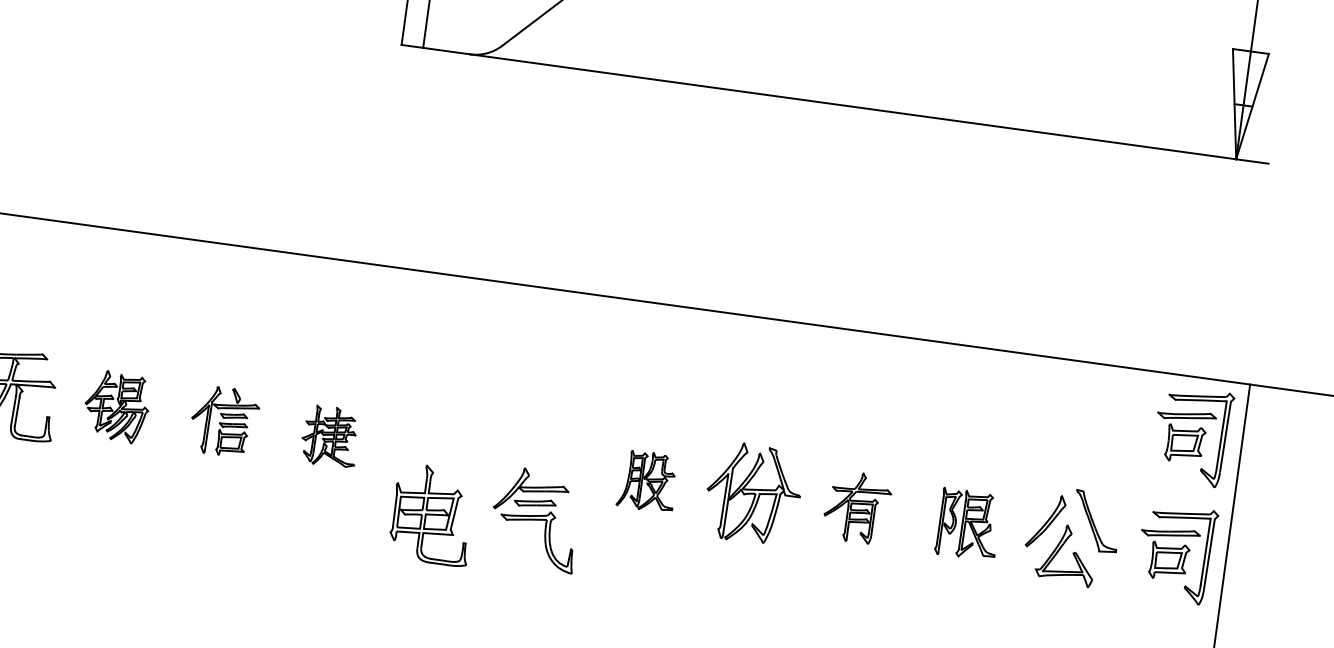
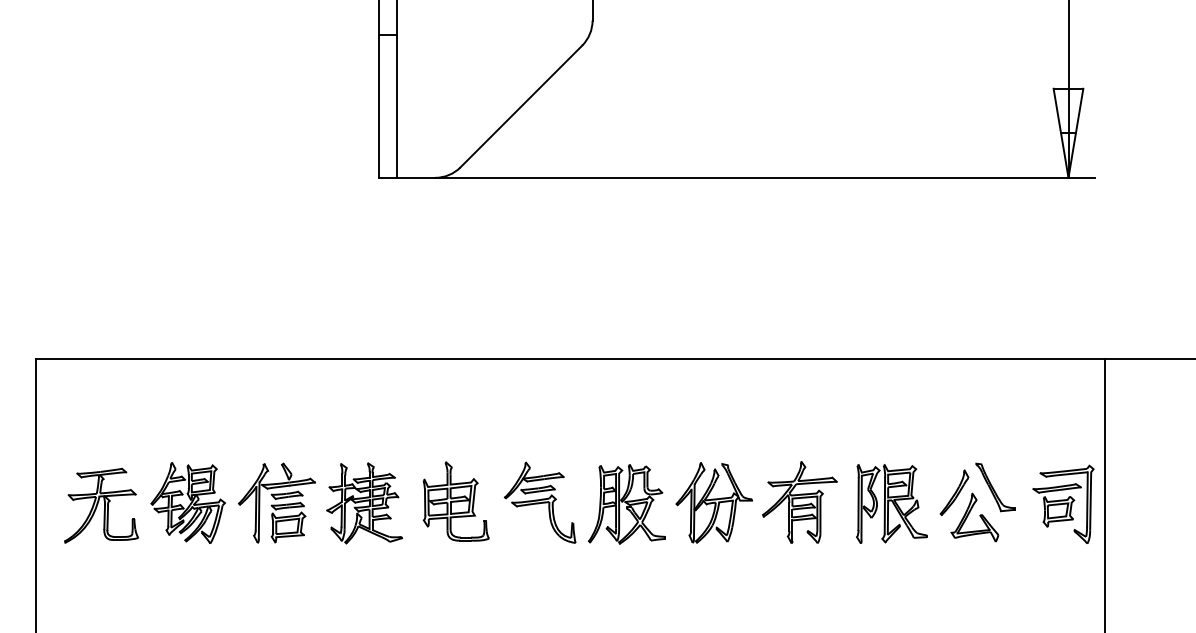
part: (116, 406) -> (187, 502), size x1.43
part: (224, 420) -> (276, 502), size x1.43
part: (330, 436) -> (364, 503), size x1.67
part: (1192, 436) -> (1063, 407), removed
part: (647, 481) -> (626, 504), size x1.67
part: (856, 507) -> (799, 502), size x1.43
part: (431, 514) -> (455, 501), moved
part: (534, 518) -> (539, 502), moved
part: (968, 523) -> (891, 503), size x1.43

